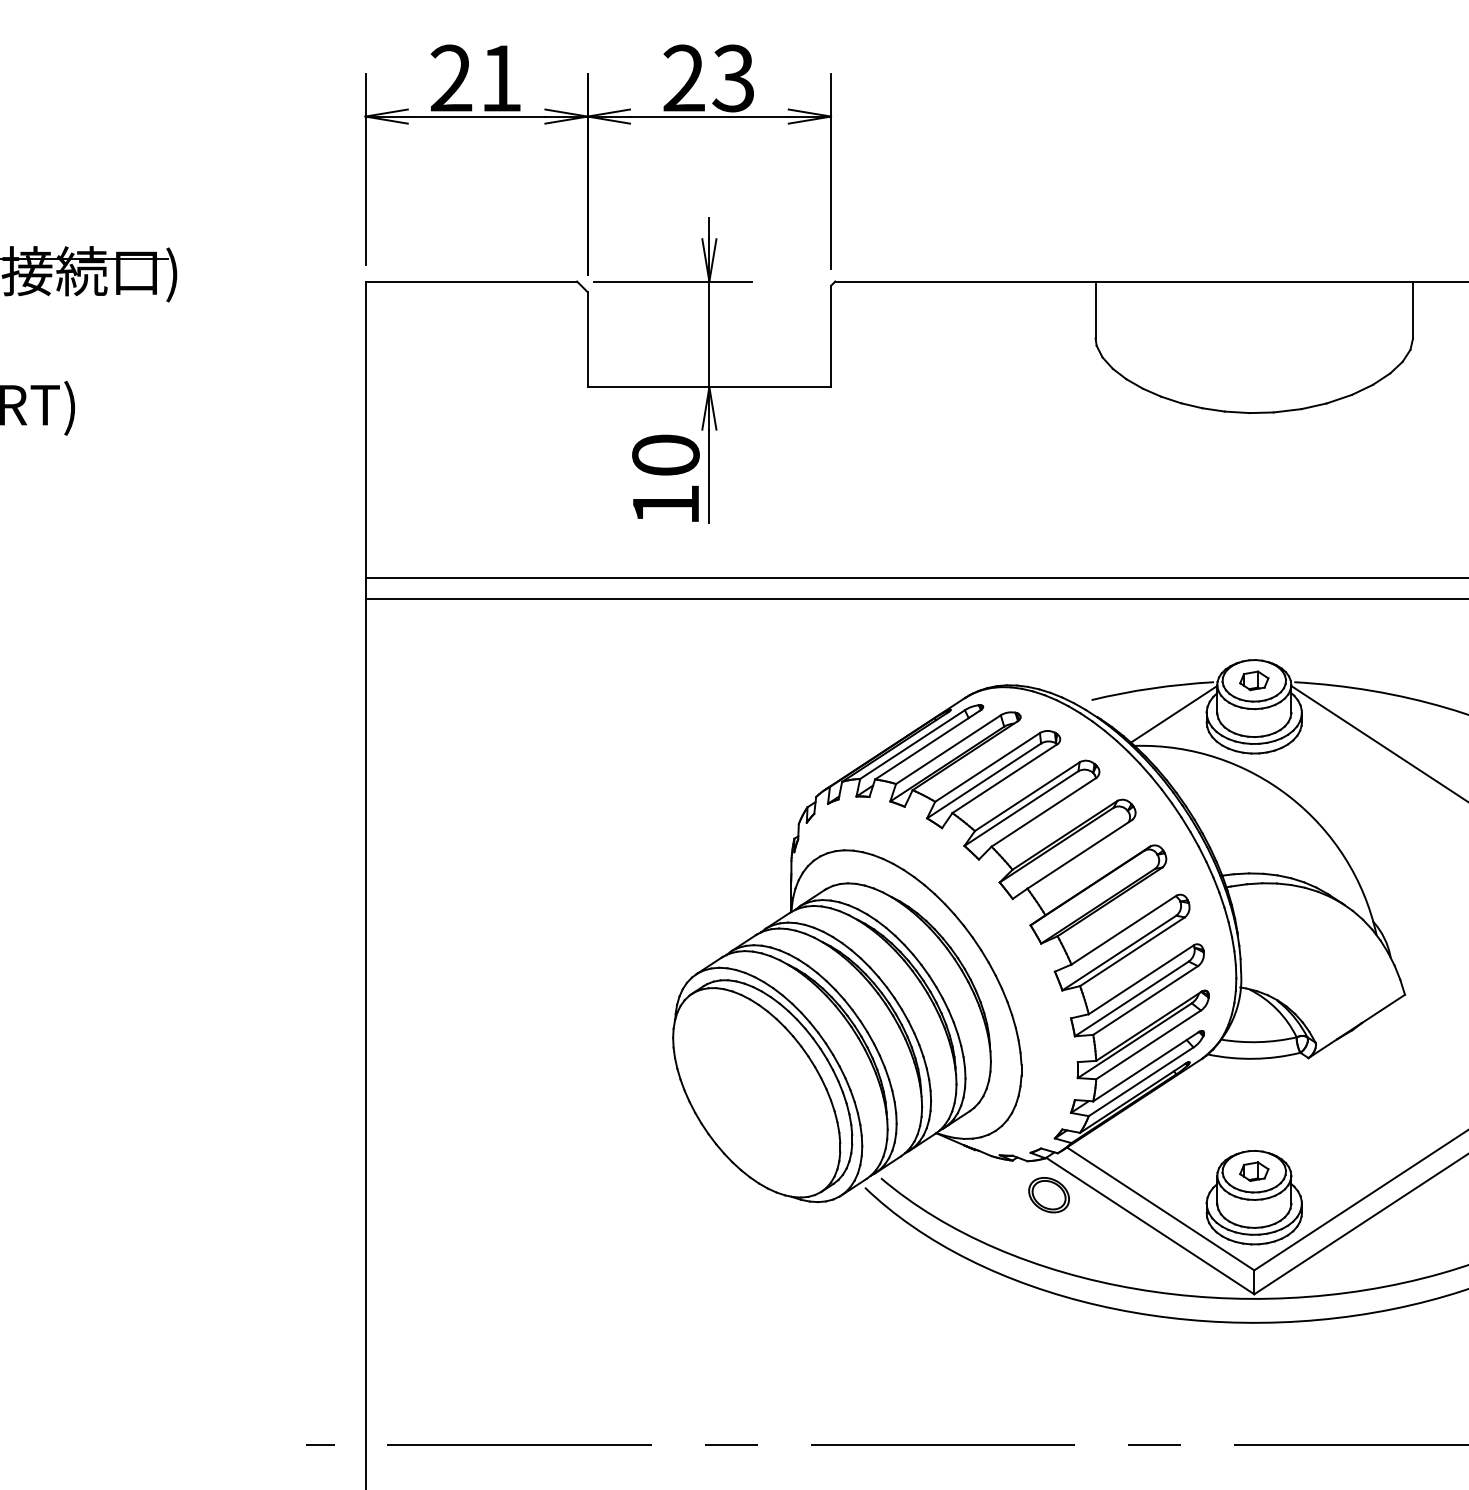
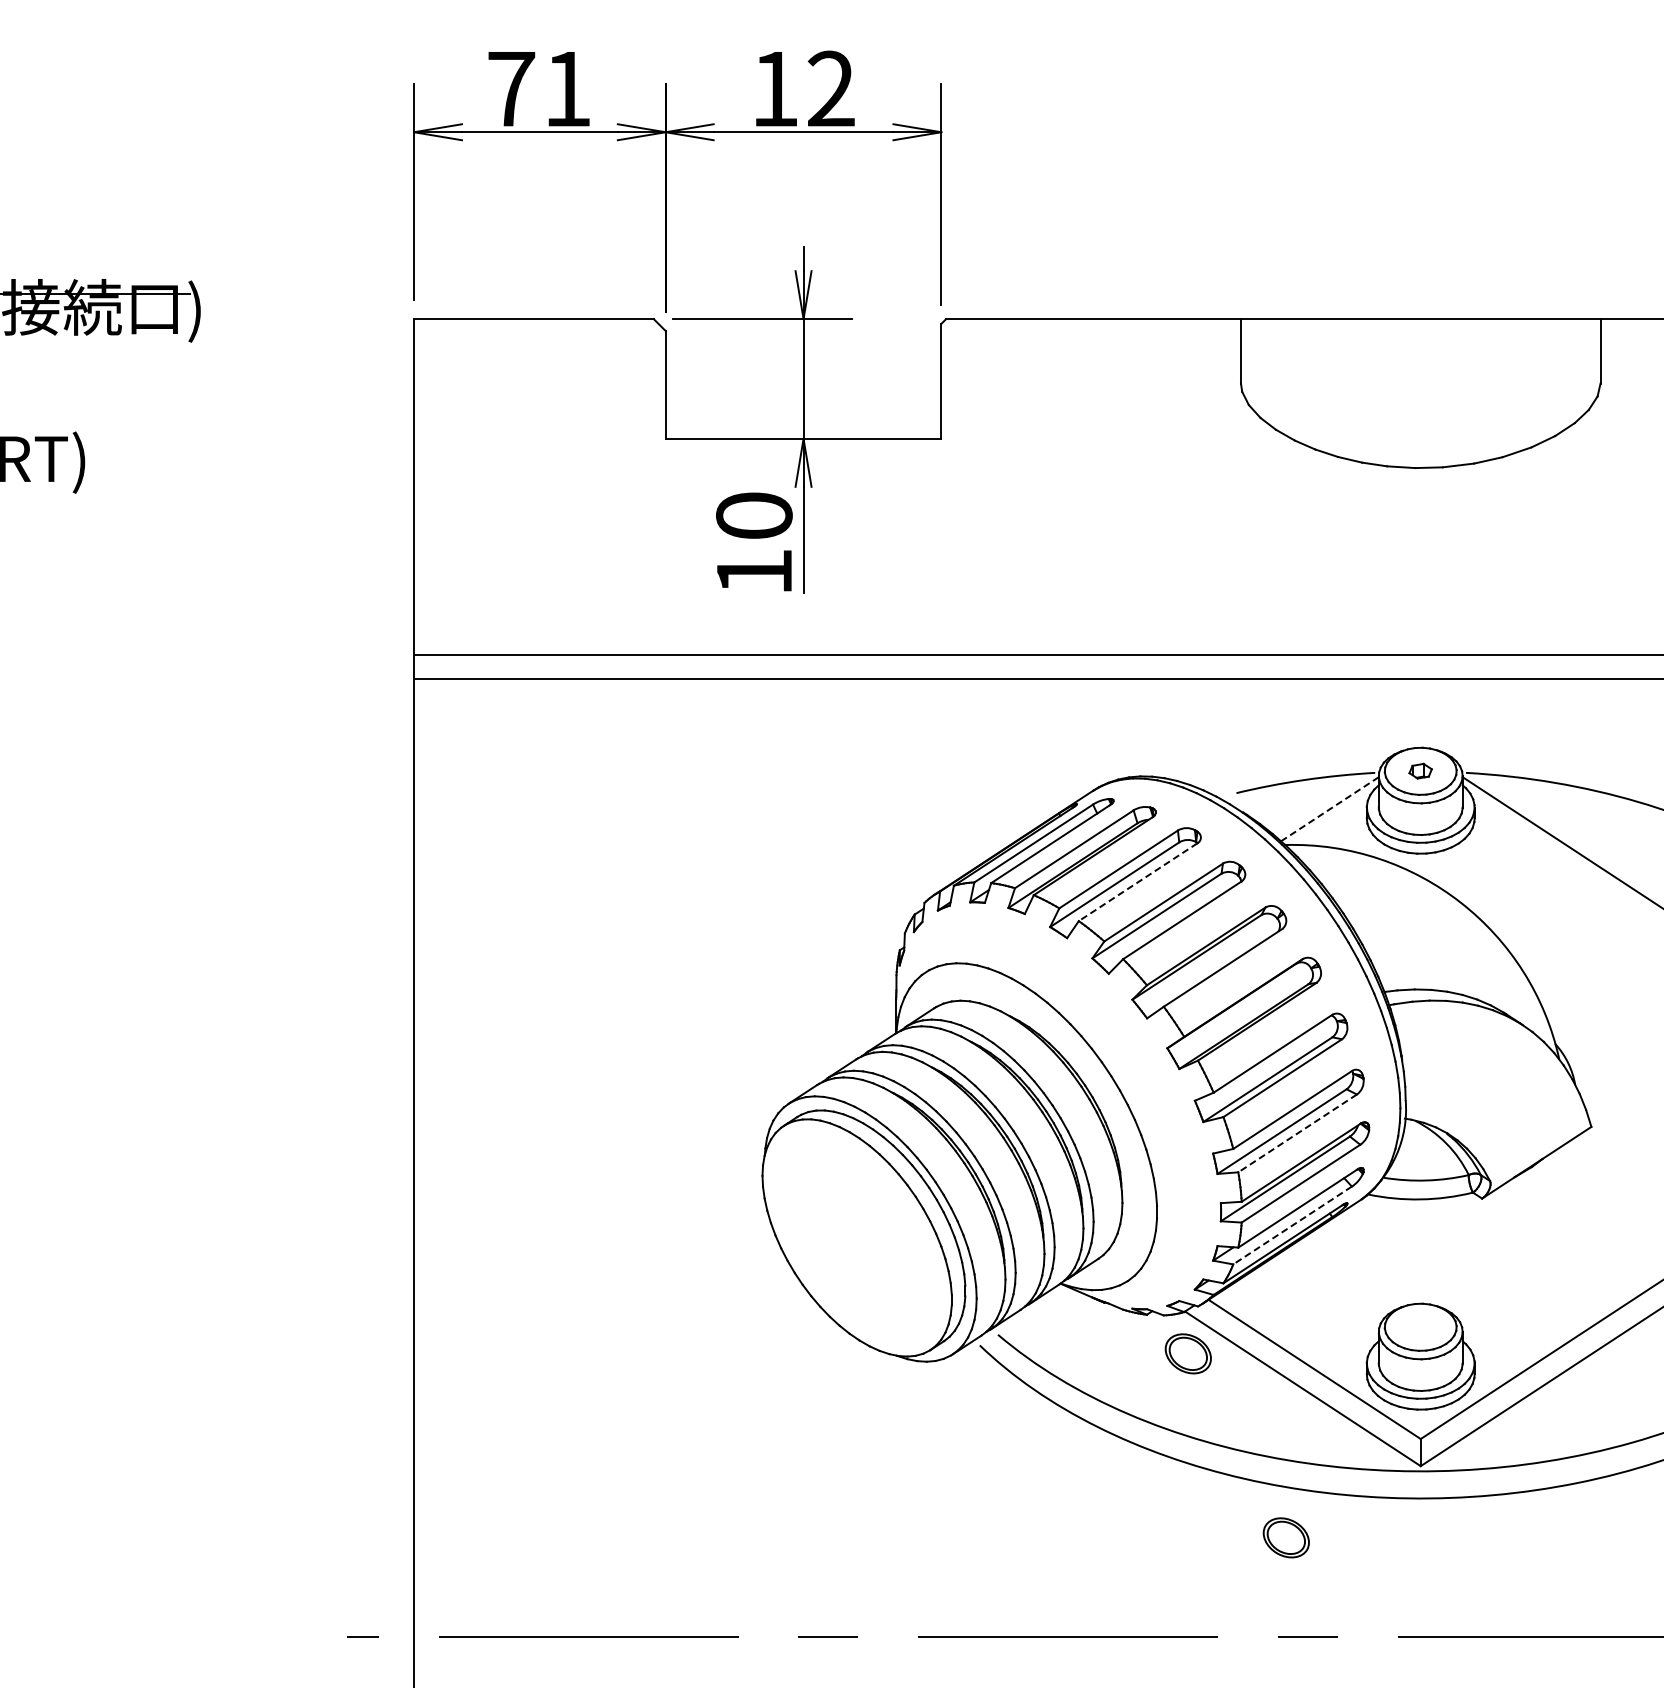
text: (451, 77) -> (511, 88), 21 -> 71
text: (708, 77) -> (802, 88), 23 -> 12
part: (1254, 680) -> (1420, 770), size x0.7
line: (1173, 714) -> (1329, 809), solid -> dashed
line: (1005, 778) -> (1138, 882), solid -> dashed
line: (1145, 1000) -> (1297, 1133), solid -> dashed
line: (1141, 1081) -> (1292, 1225), solid -> dashed
part: (1254, 1170) -> (1420, 1326), removed
part: (1134, 1357) -> (1285, 1537), added

